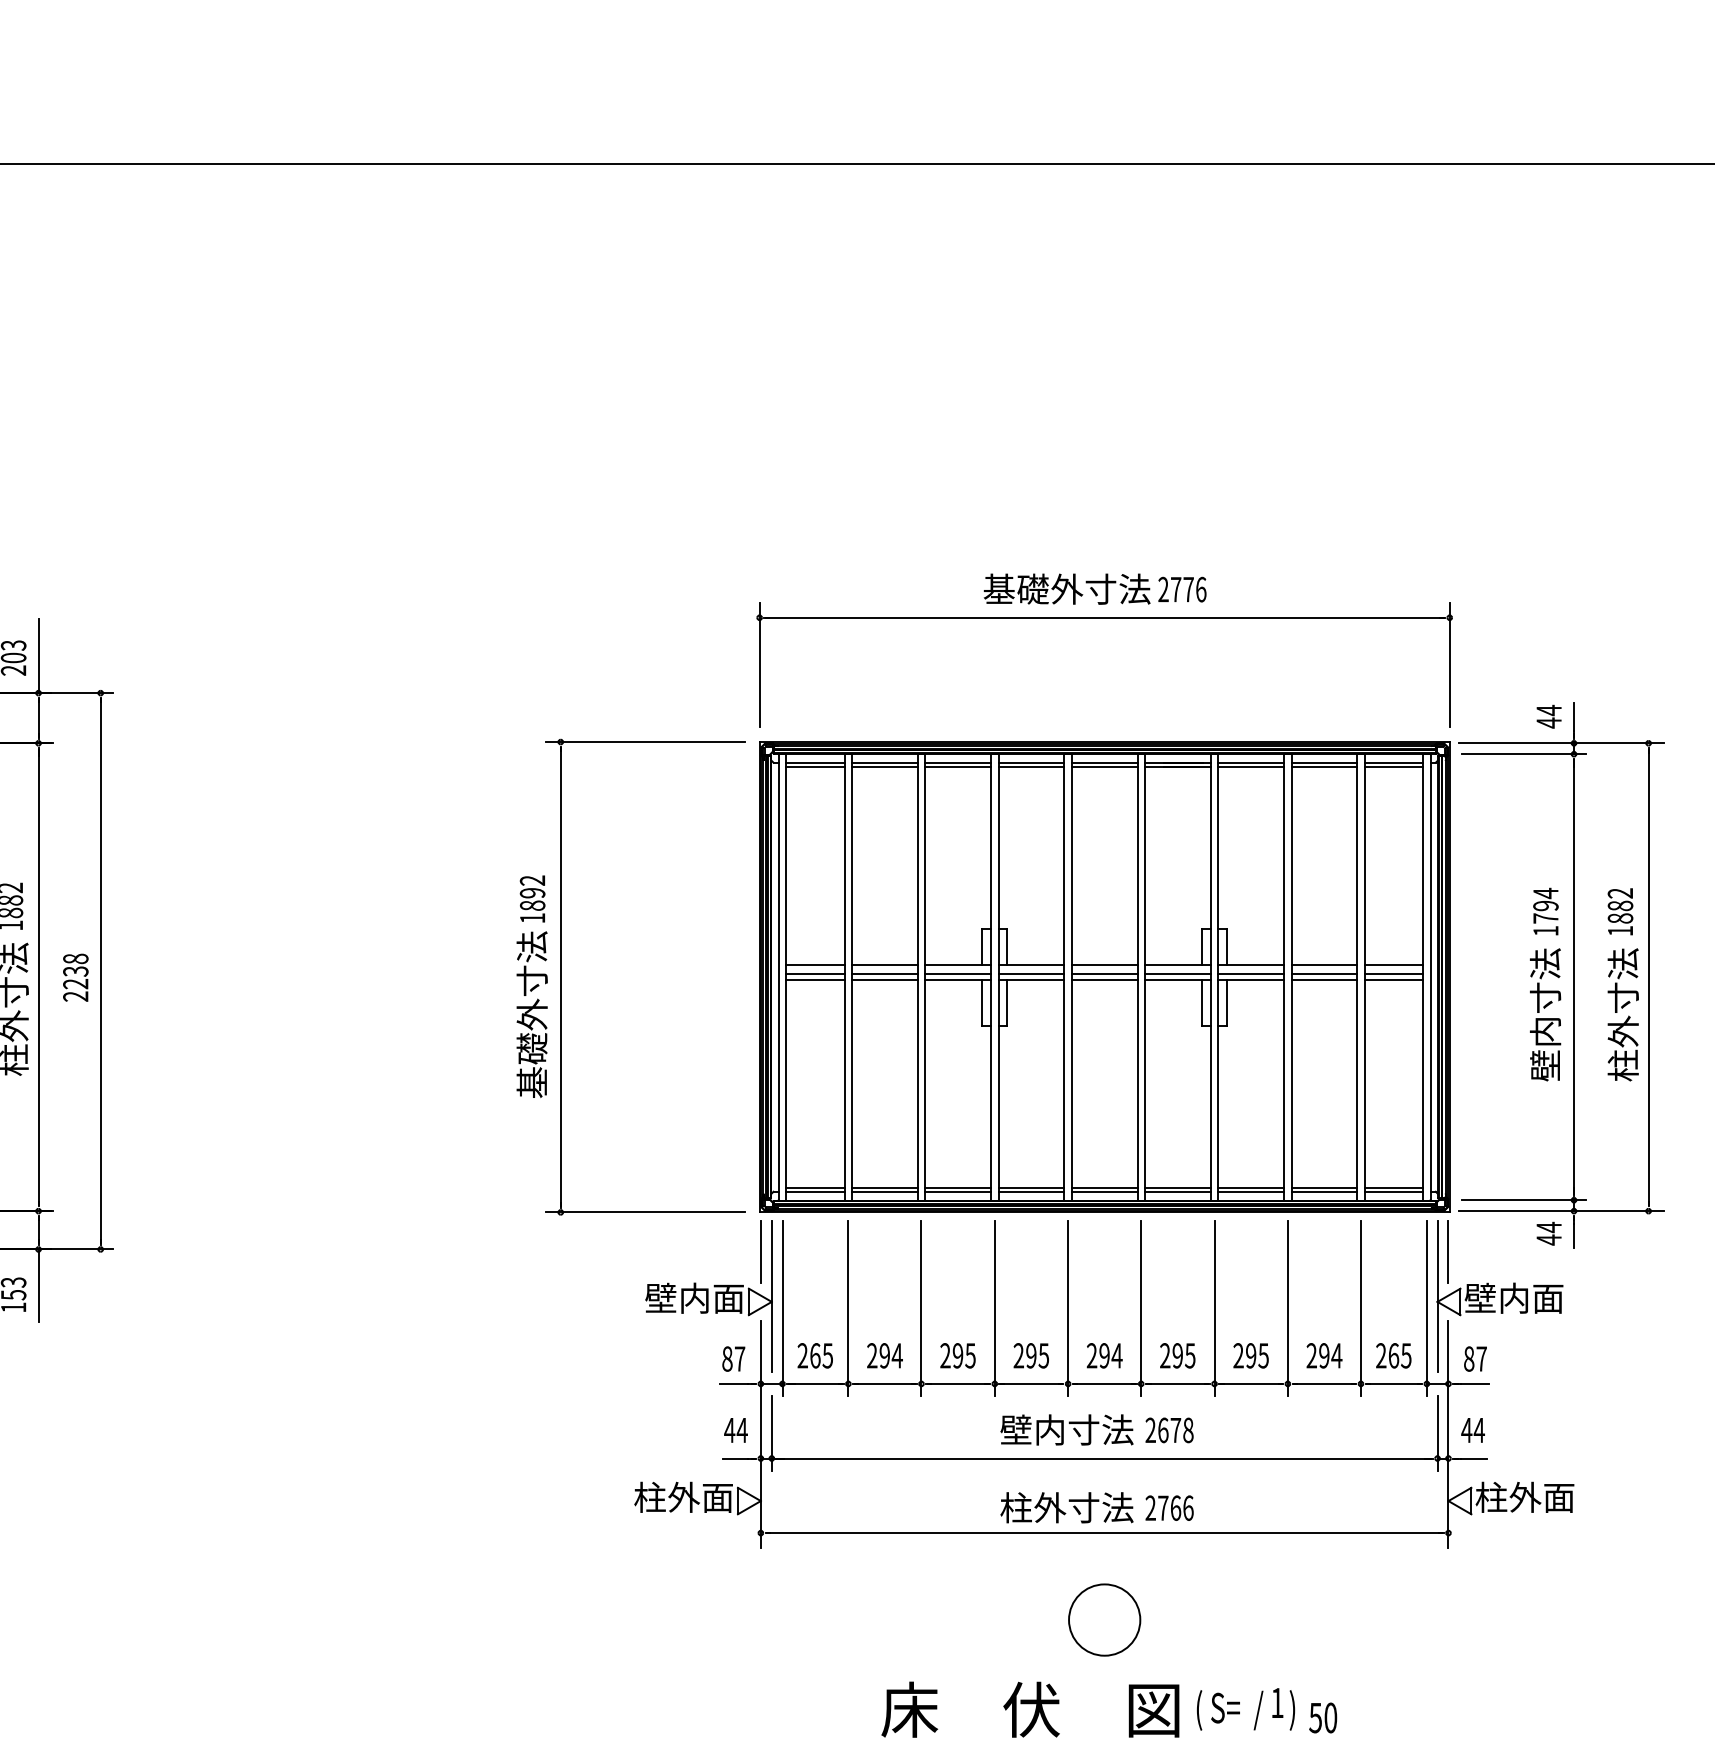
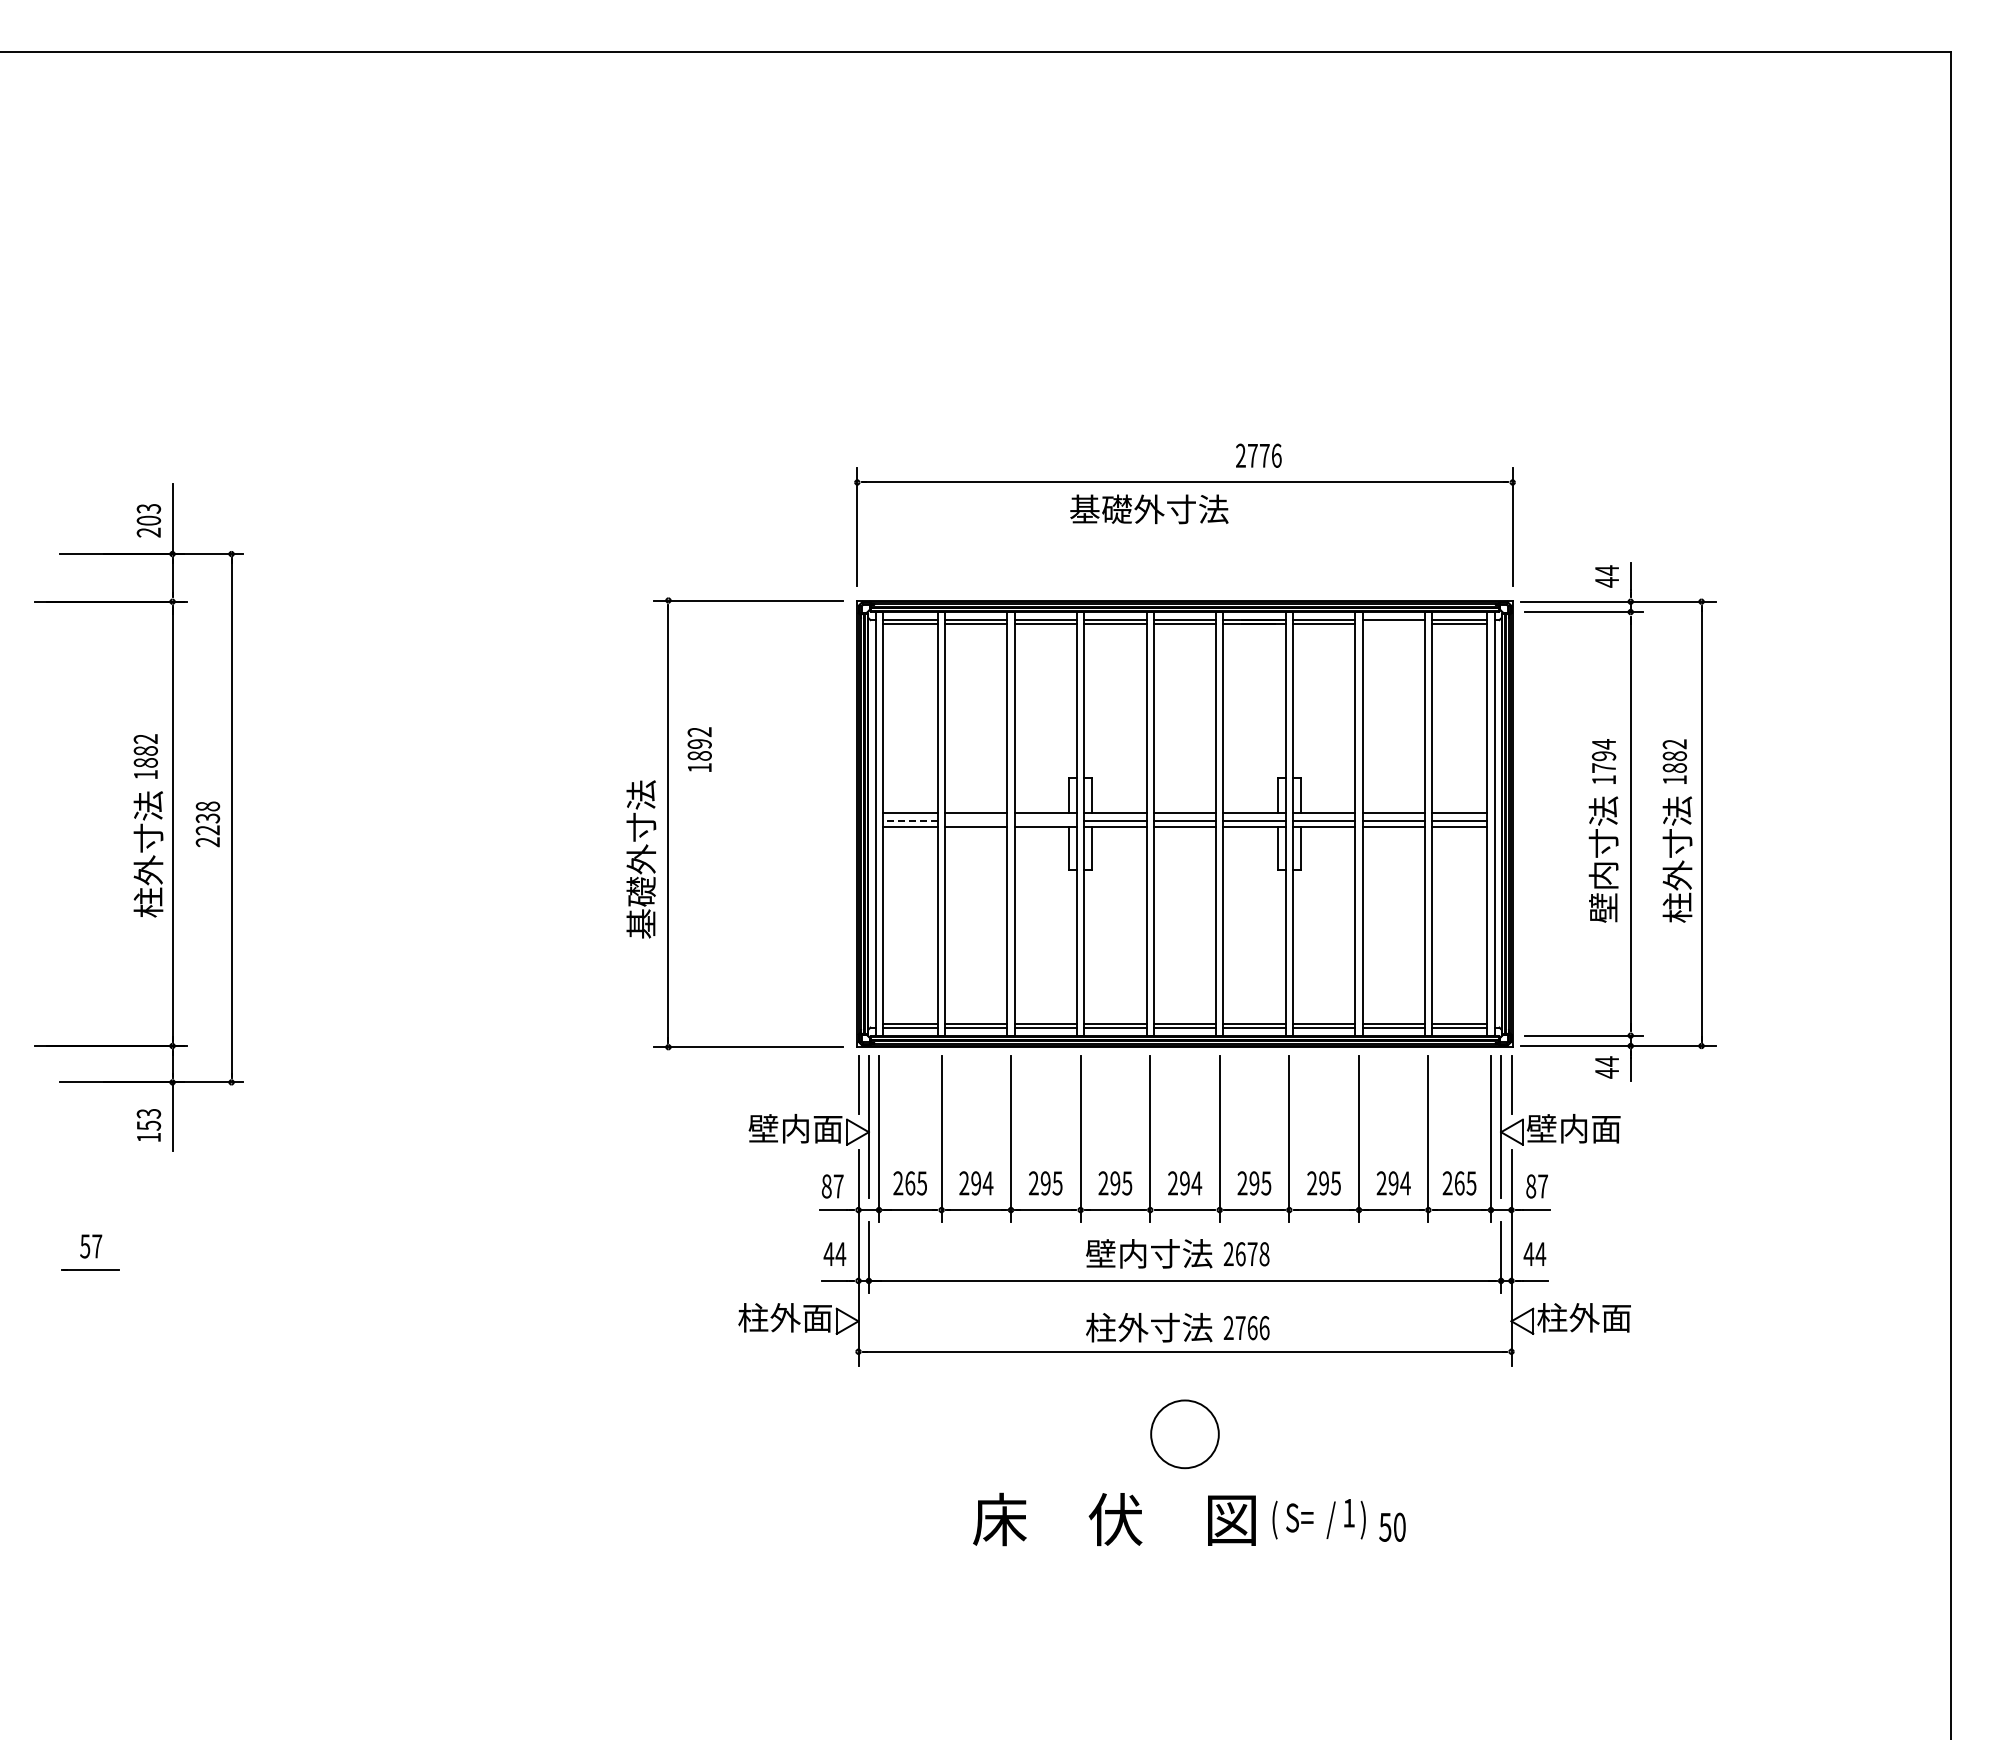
text: (1067, 589) -> (1149, 509), moved
line: (1324, 767) -> (1393, 624), removed
text: (532, 898) -> (699, 749), moved
line: (815, 973) -> (910, 820), solid -> dashed
line: (885, 973) -> (976, 820), removed
line: (957, 973) -> (1045, 820), removed

